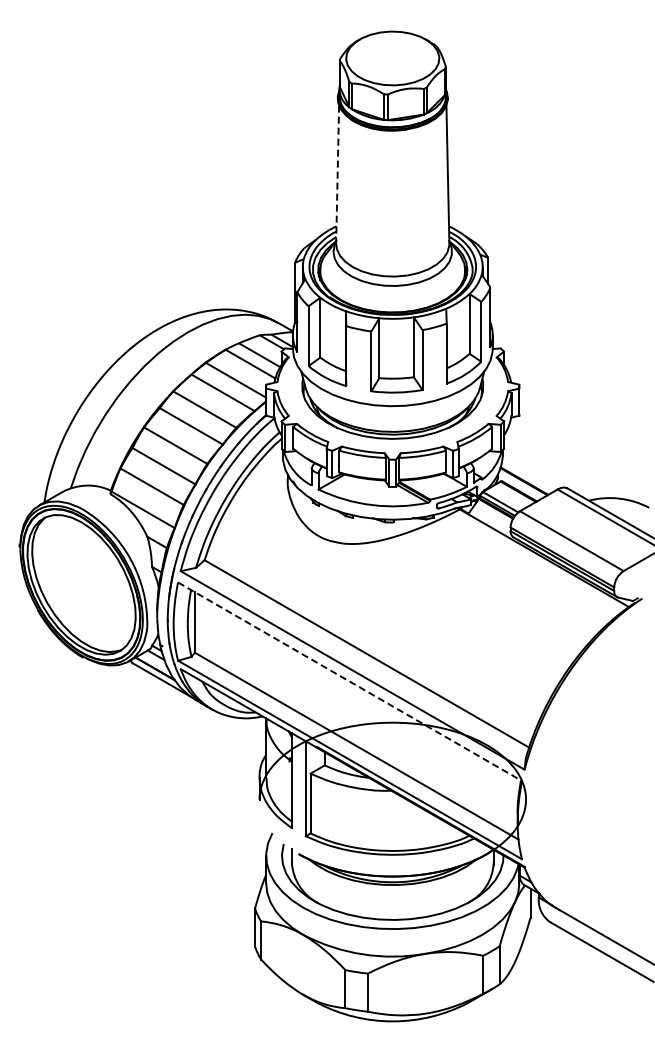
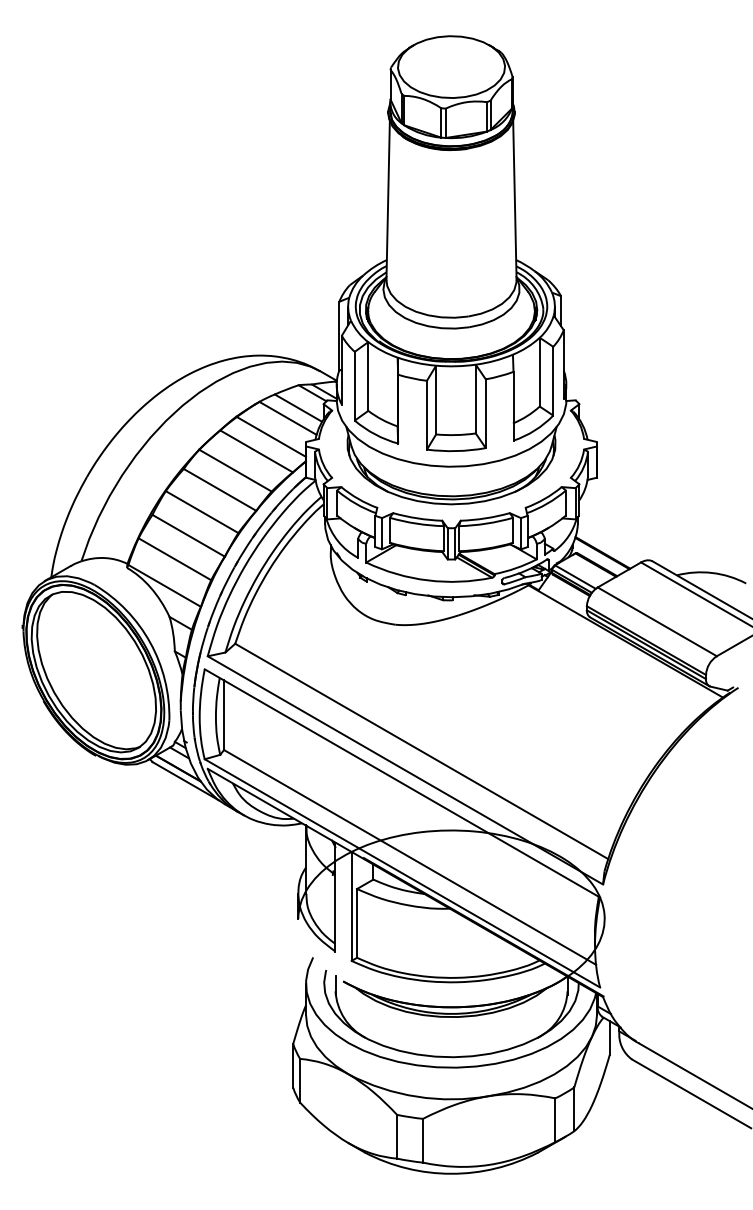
line: (337, 174) -> (387, 200), dashed -> solid
line: (350, 681) -> (402, 783), dashed -> solid

